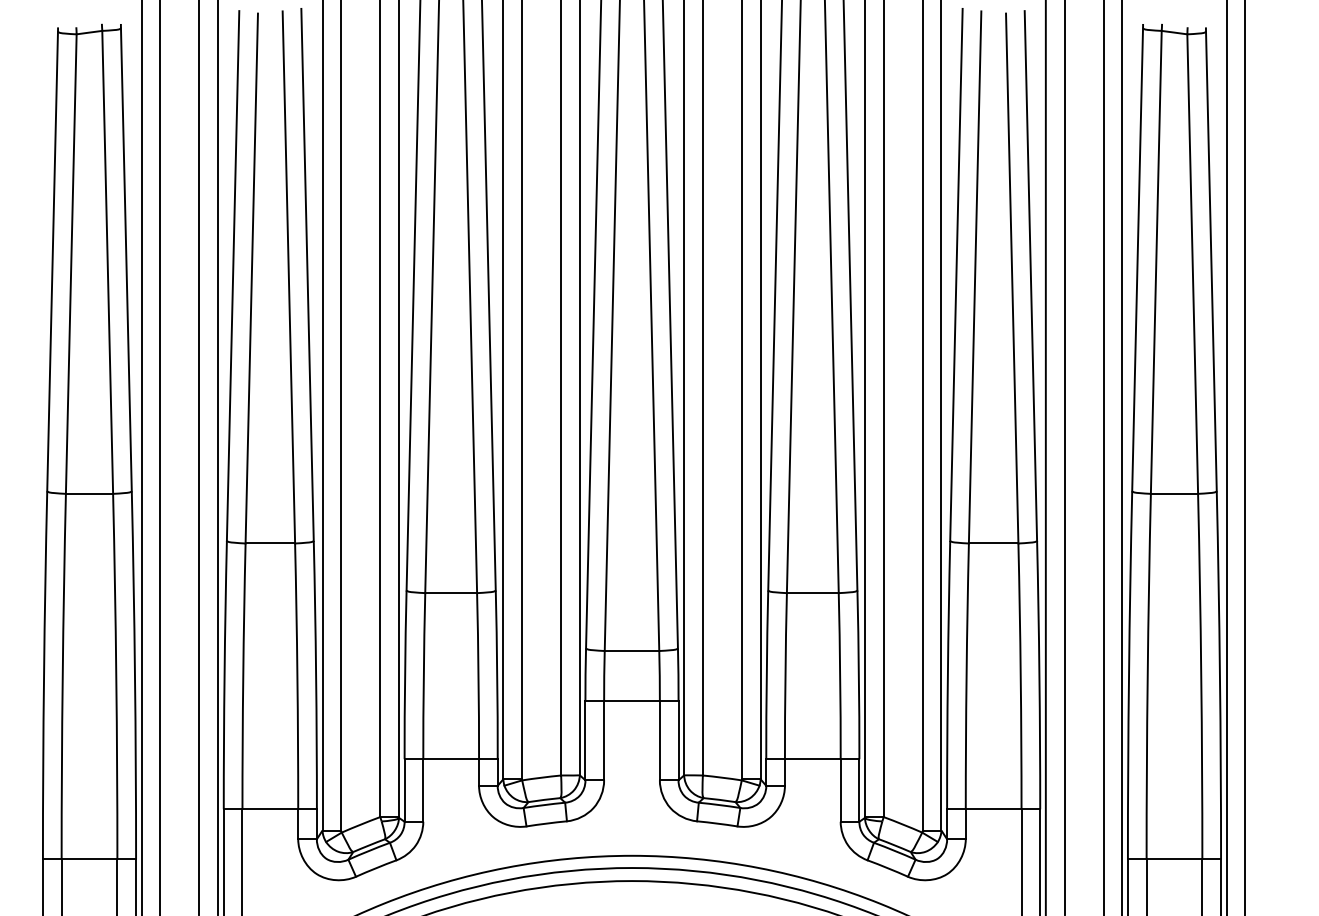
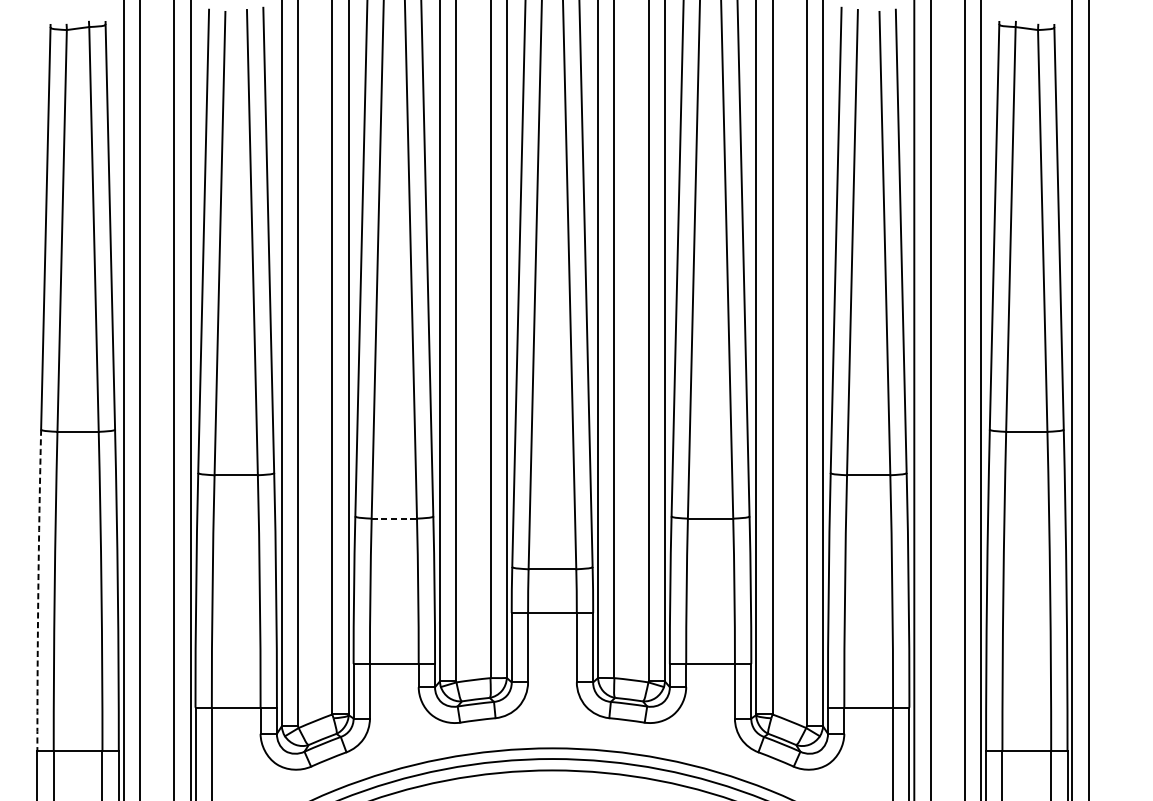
line: (451, 593) -> (394, 518), solid -> dashed
arc: (44, 675) -> (38, 590), solid -> dashed

